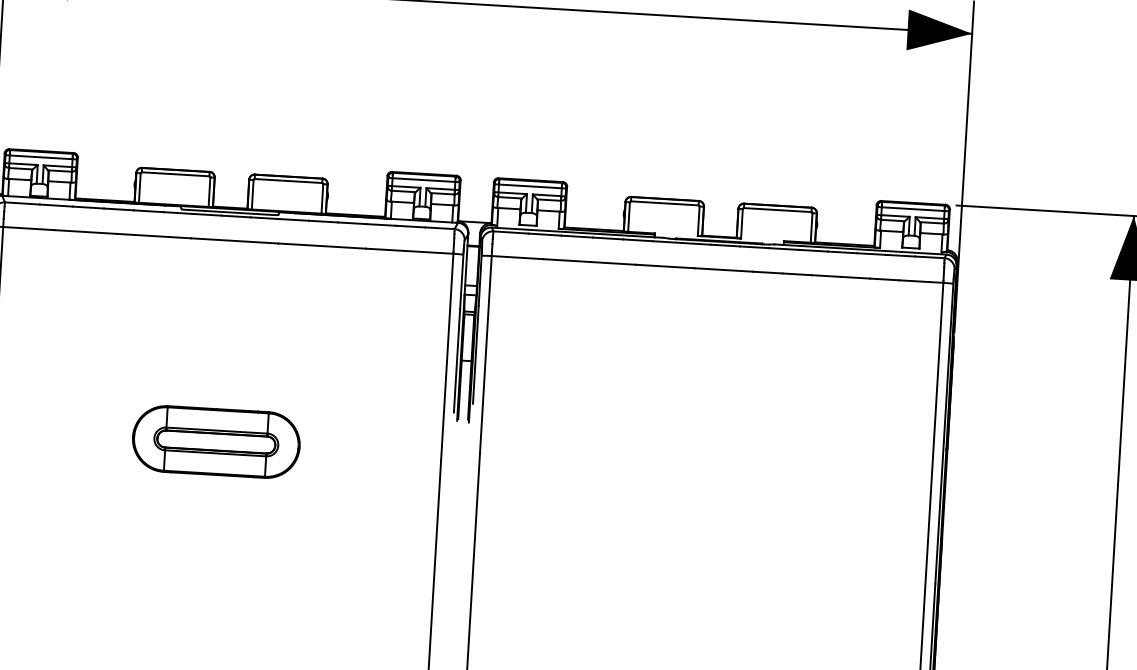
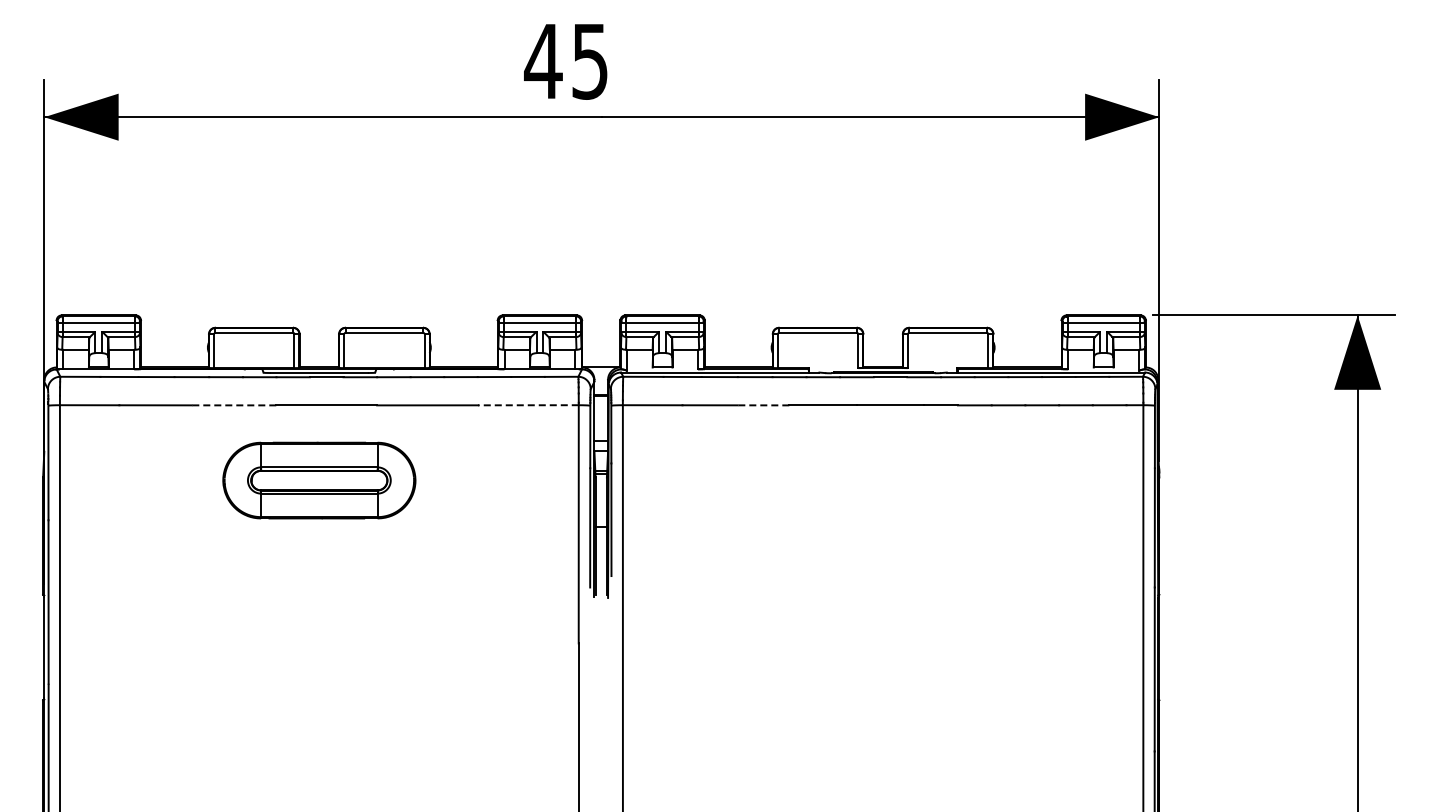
line: (153, 236) -> (233, 405), solid -> dashed
line: (408, 251) -> (527, 405), solid -> dashed
line: (613, 263) -> (763, 405), solid -> dashed
part: (216, 441) -> (319, 480), moved

